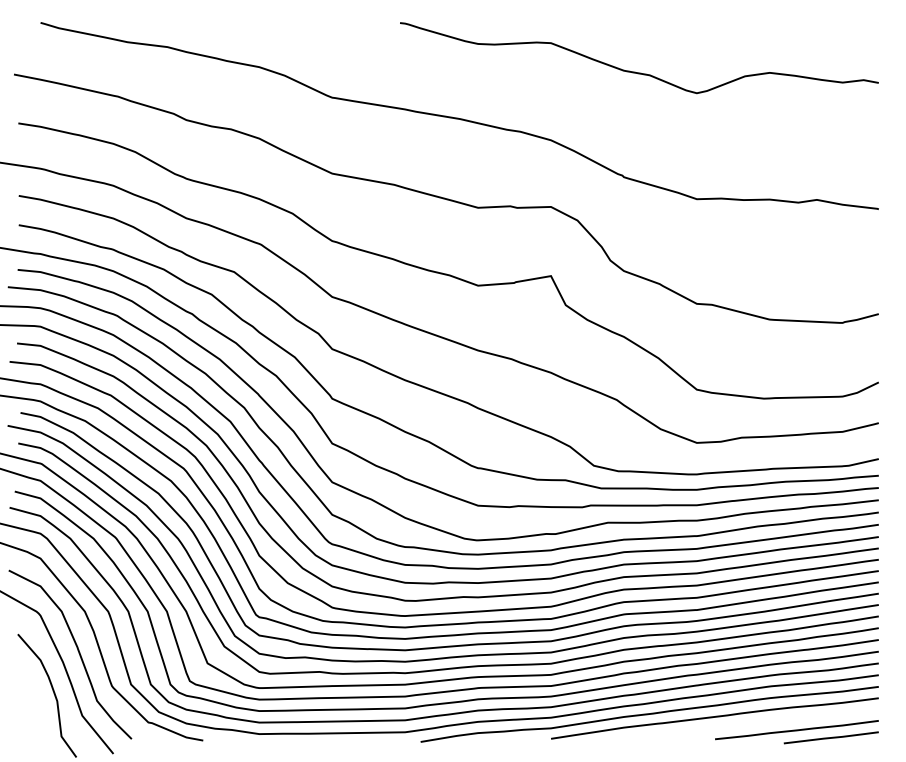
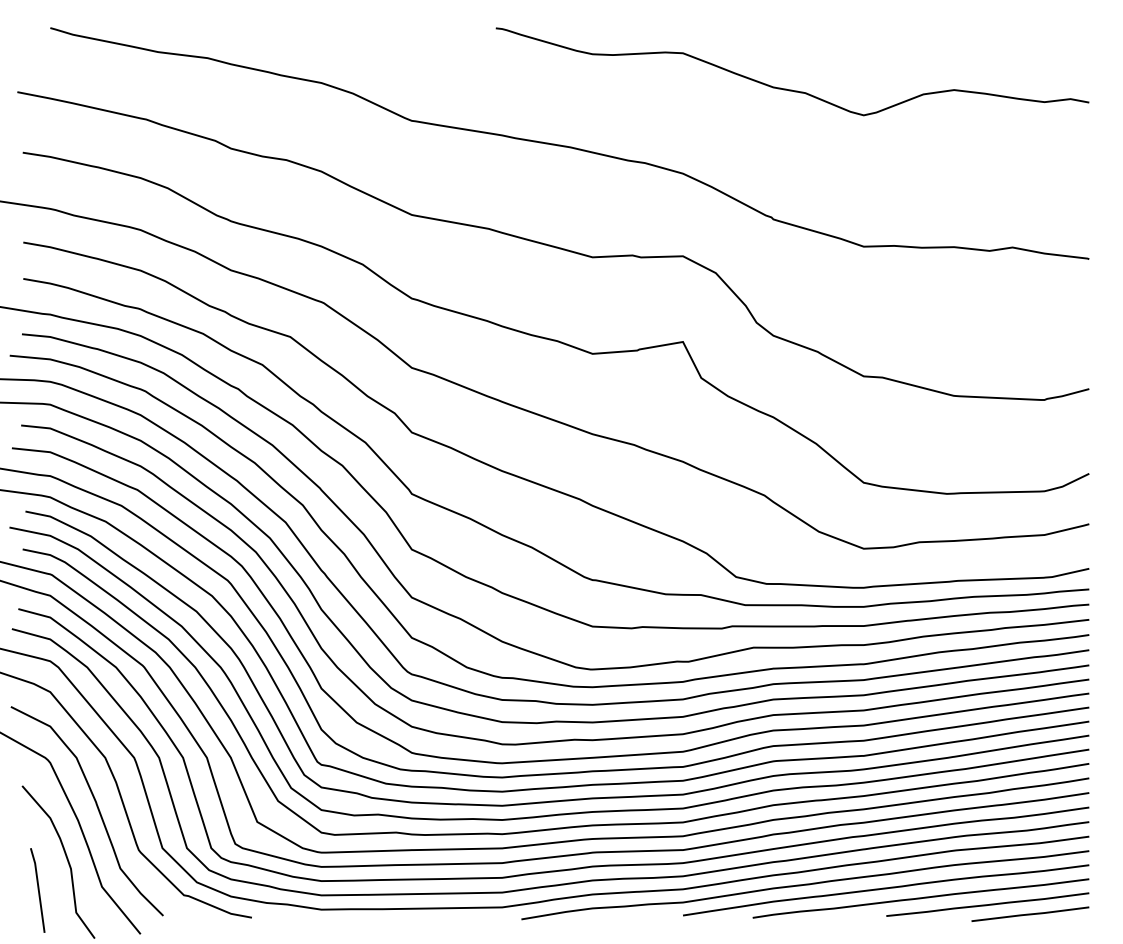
line: (30, 718) -> (37, 890), added
curve: (742, 725) -> (920, 898), added

